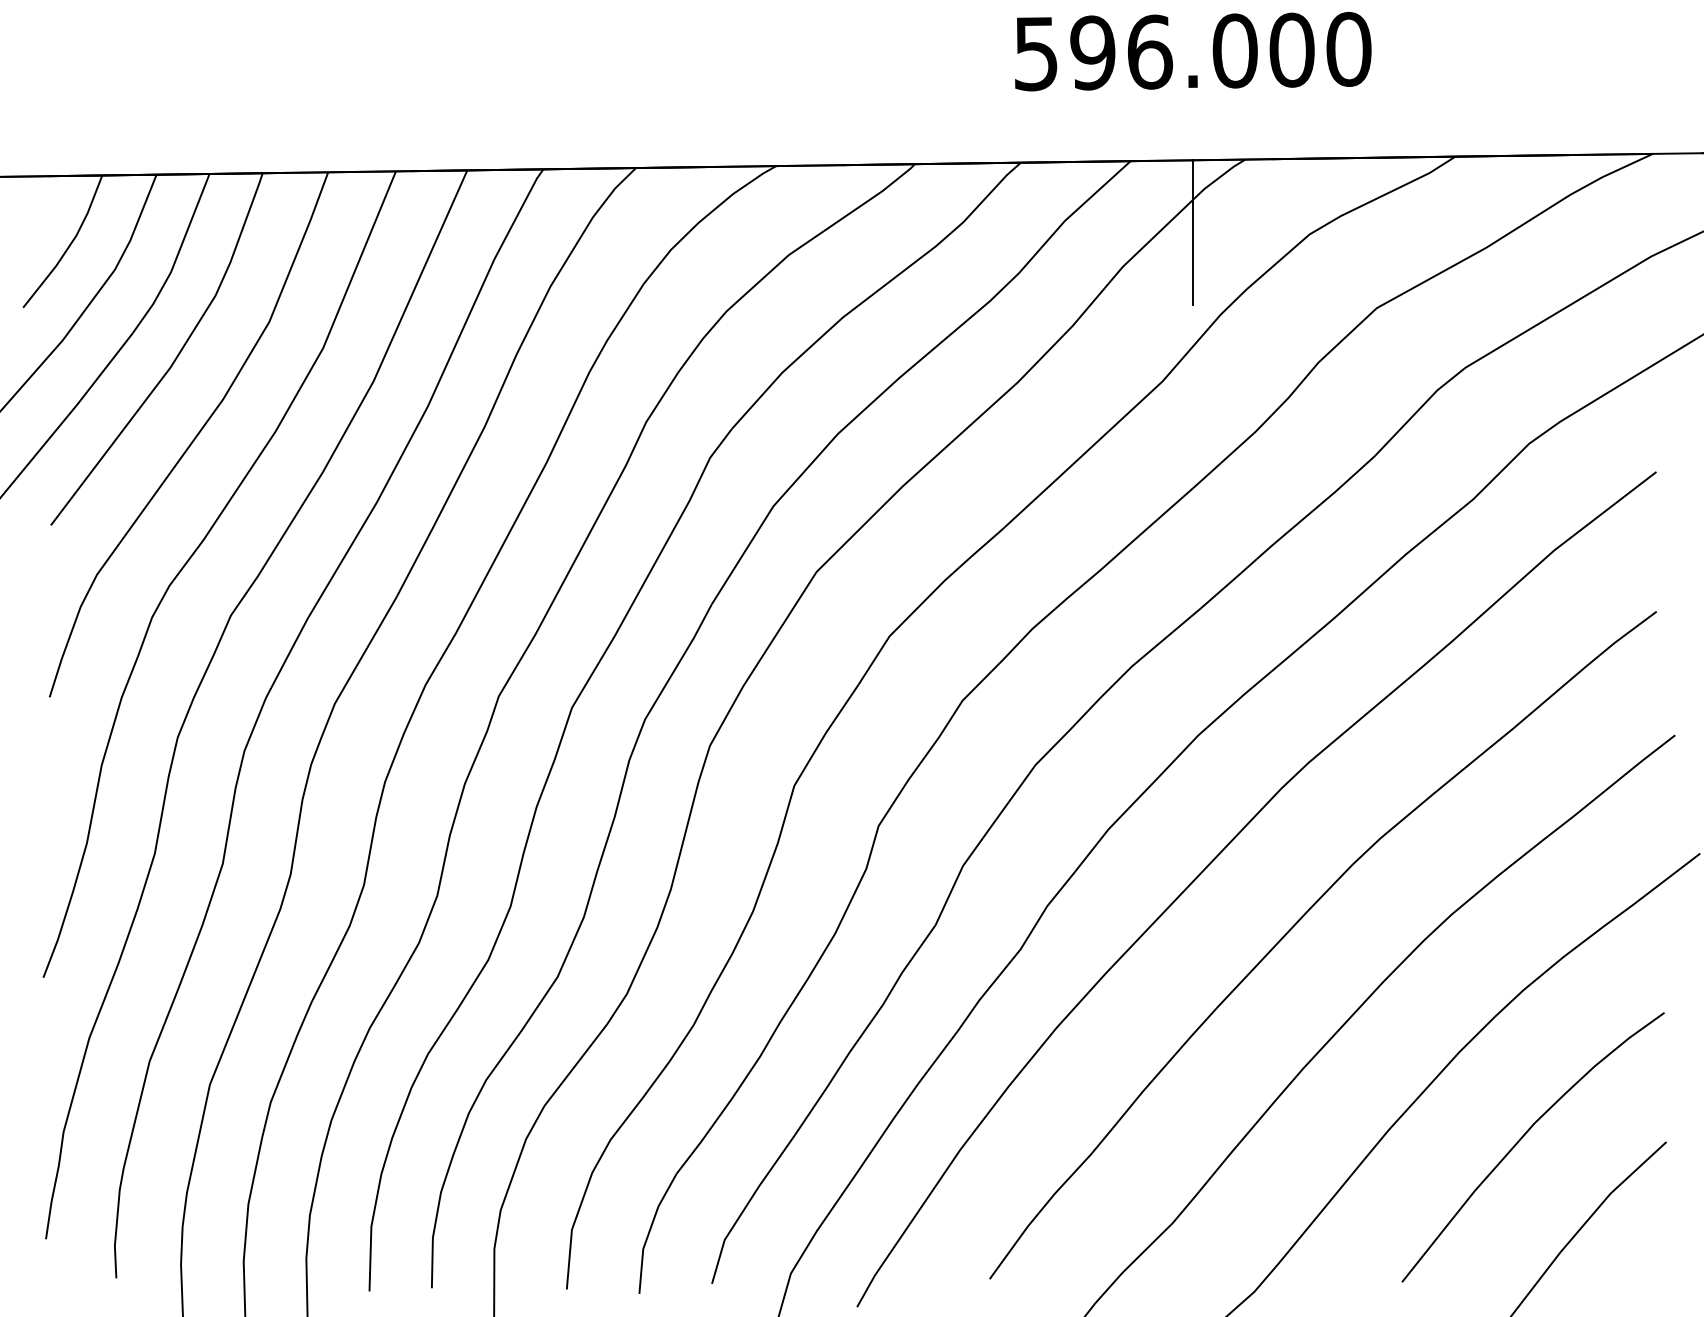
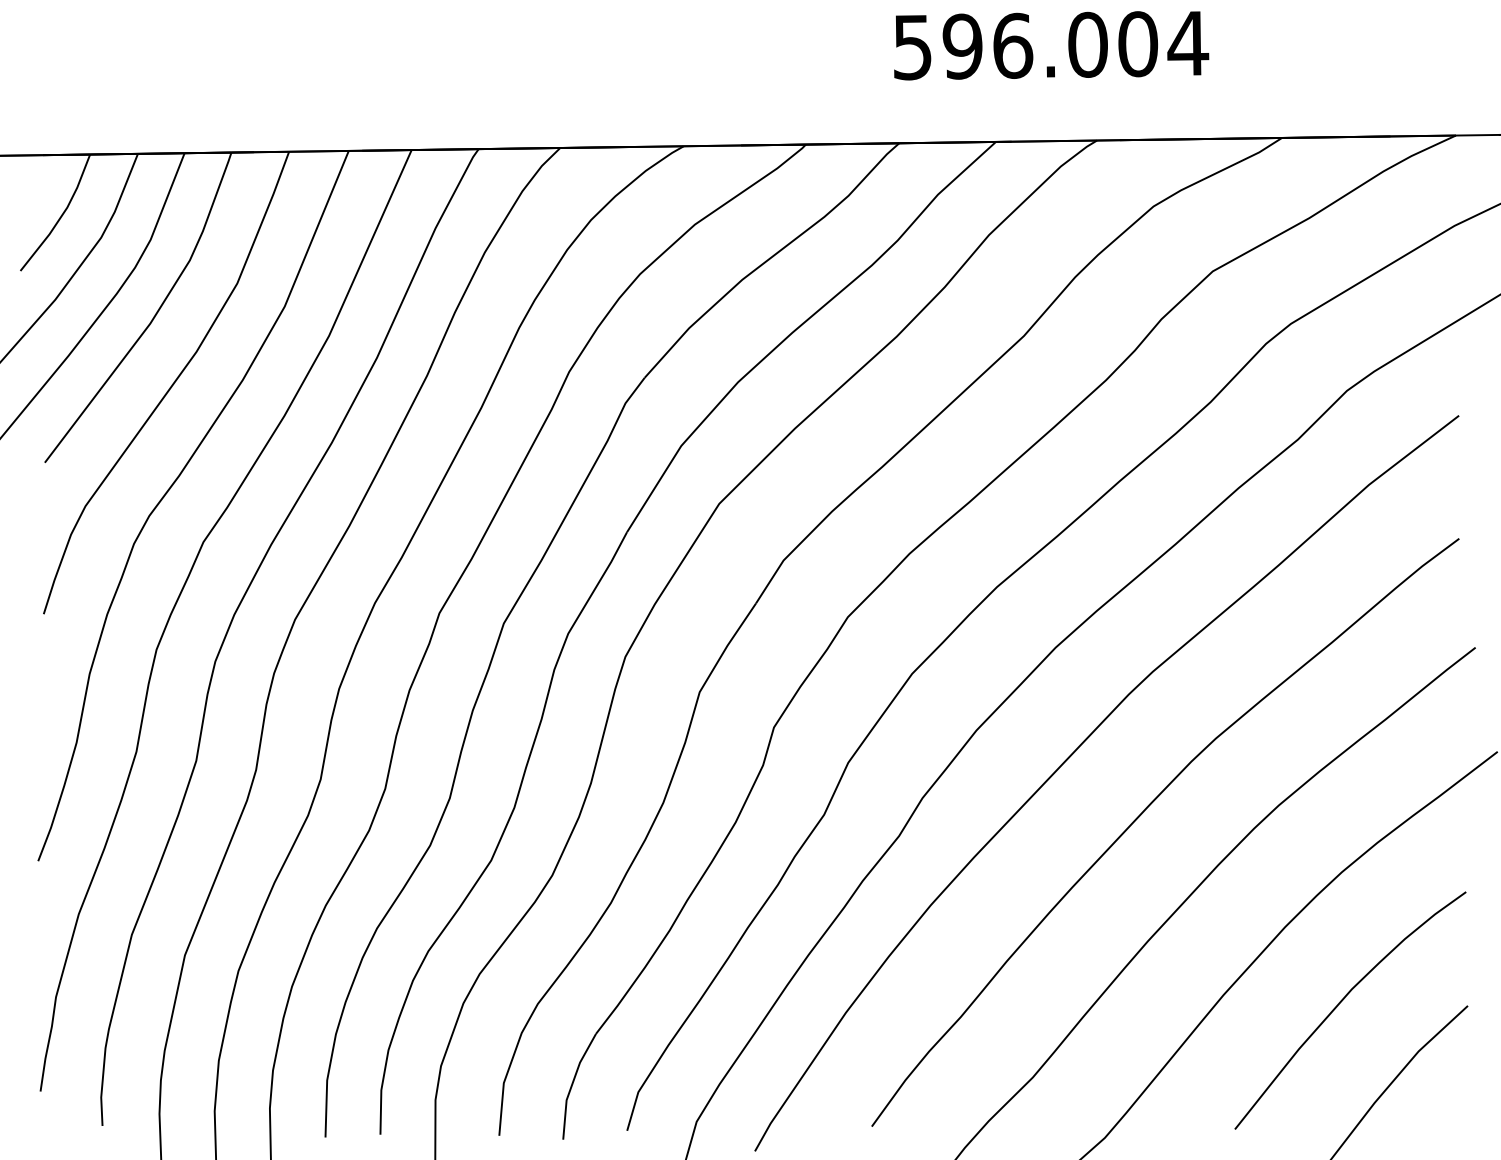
text: (1349, 49) -> (1188, 43), 596.000 -> 596.004
line: (1193, 232) -> (1051, 204), removed

